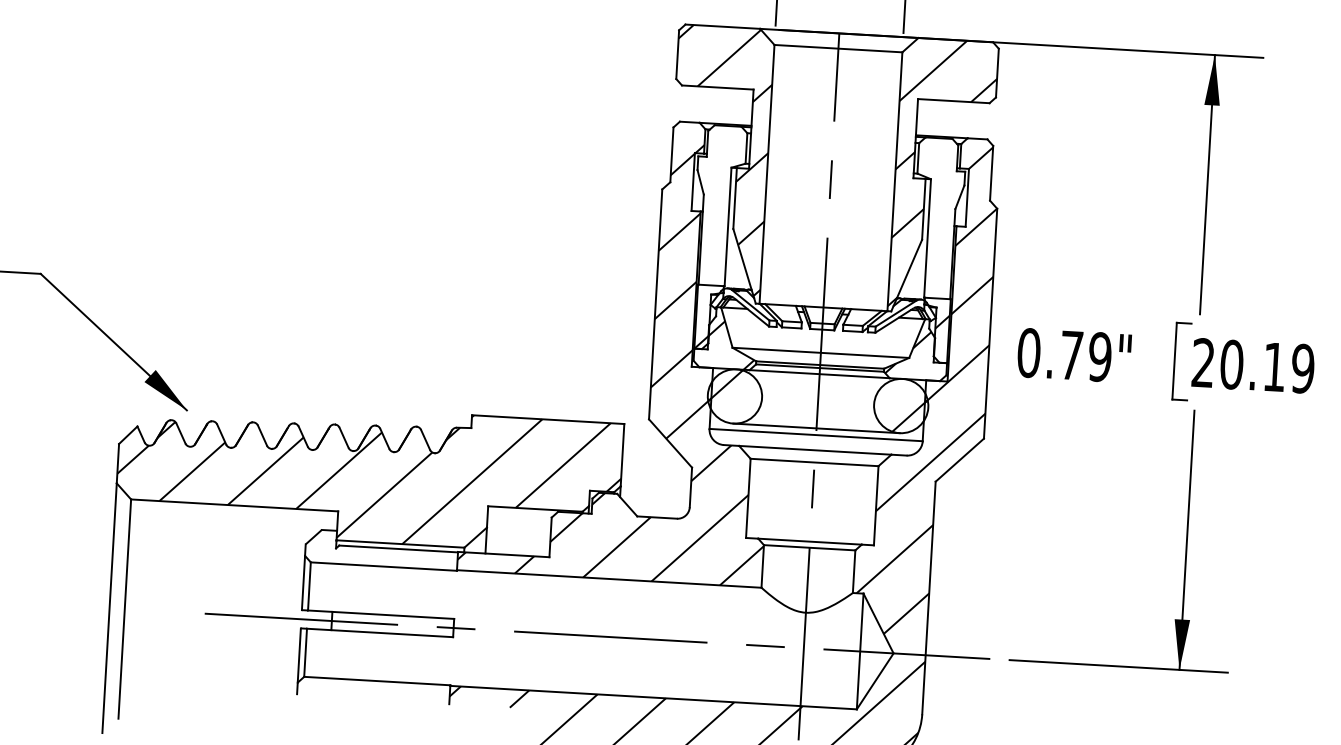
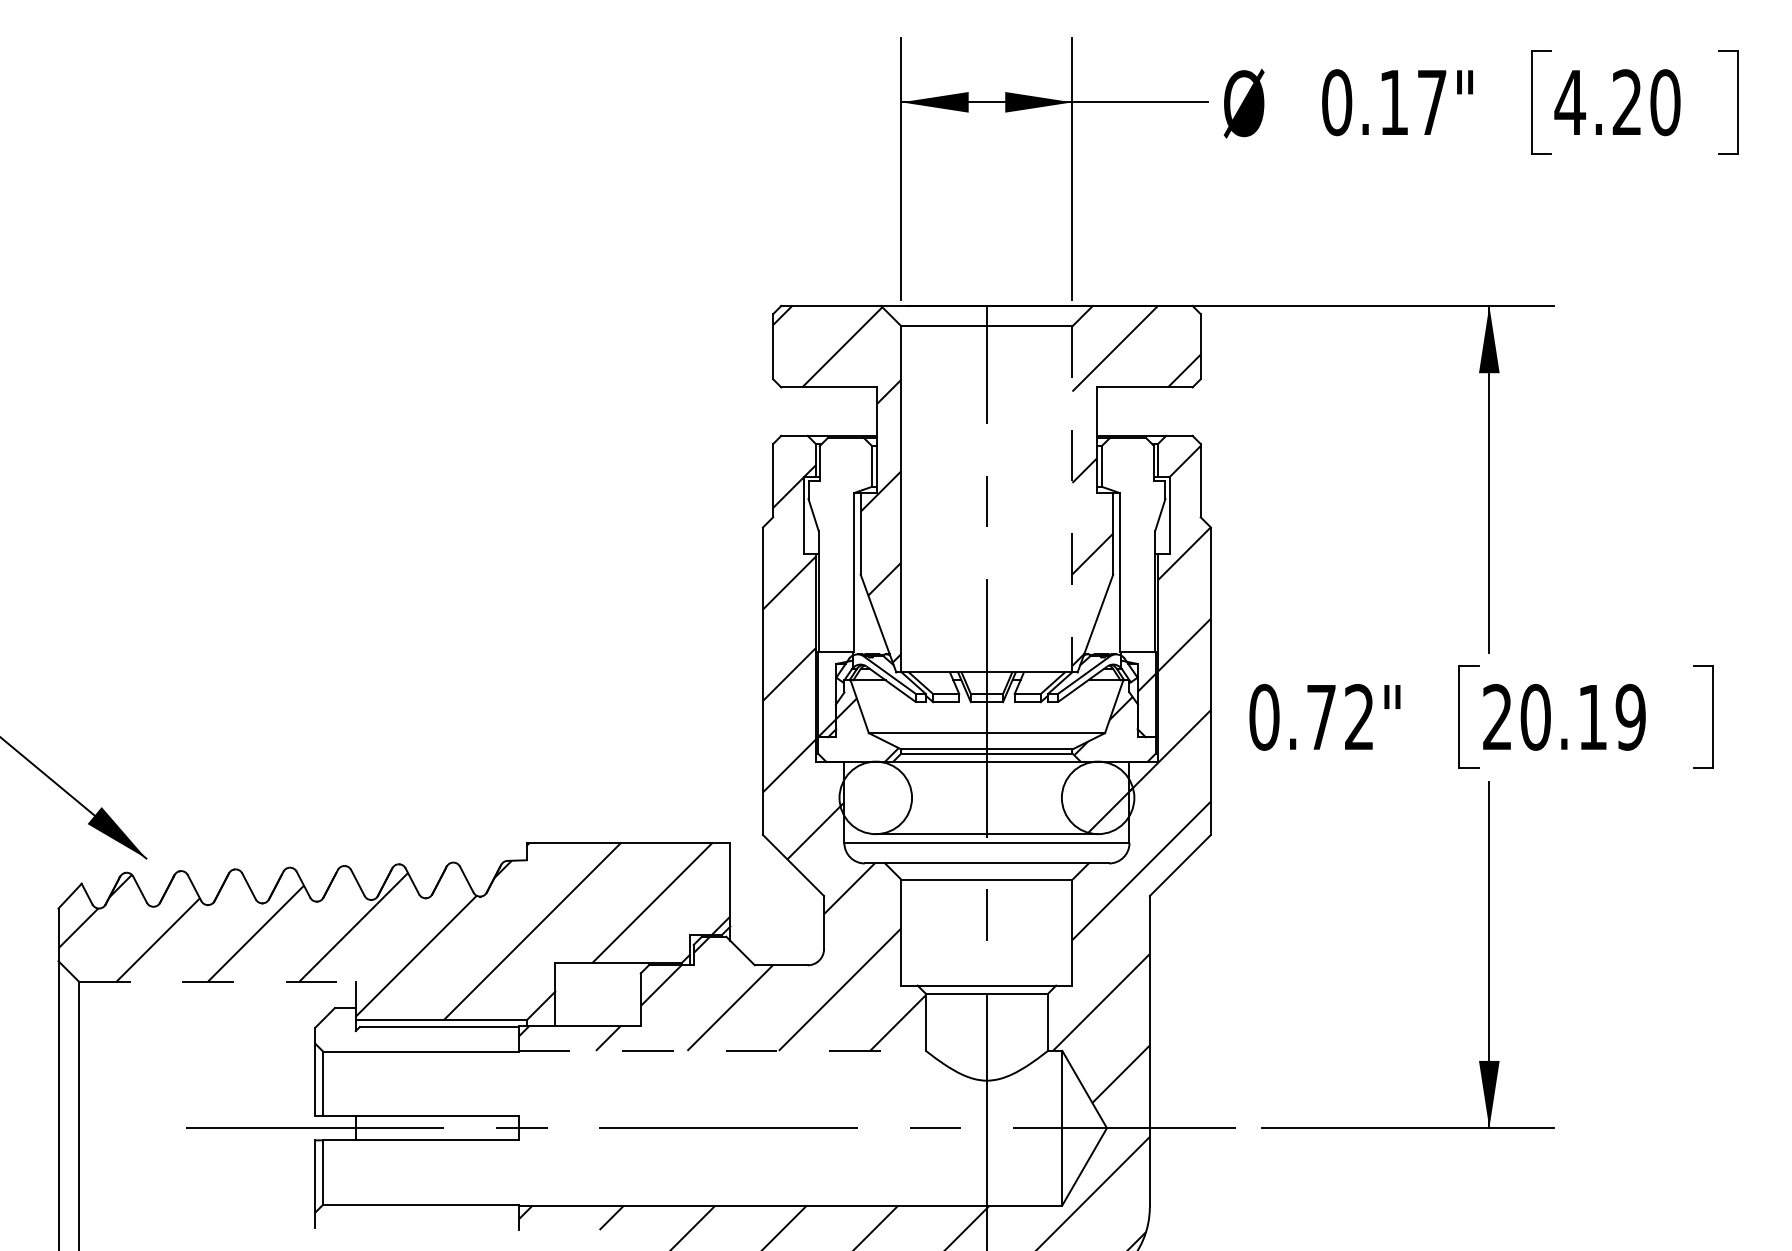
line: (894, 181) -> (1072, 499), solid -> dashed
text: (1100, 357) -> (1359, 717), 0.79" -> 0.72"
hatch: (725, 385) -> (862, 784), removed
line: (234, 505) -> (217, 981), solid -> dashed
line: (609, 578) -> (722, 1050), solid -> dashed

